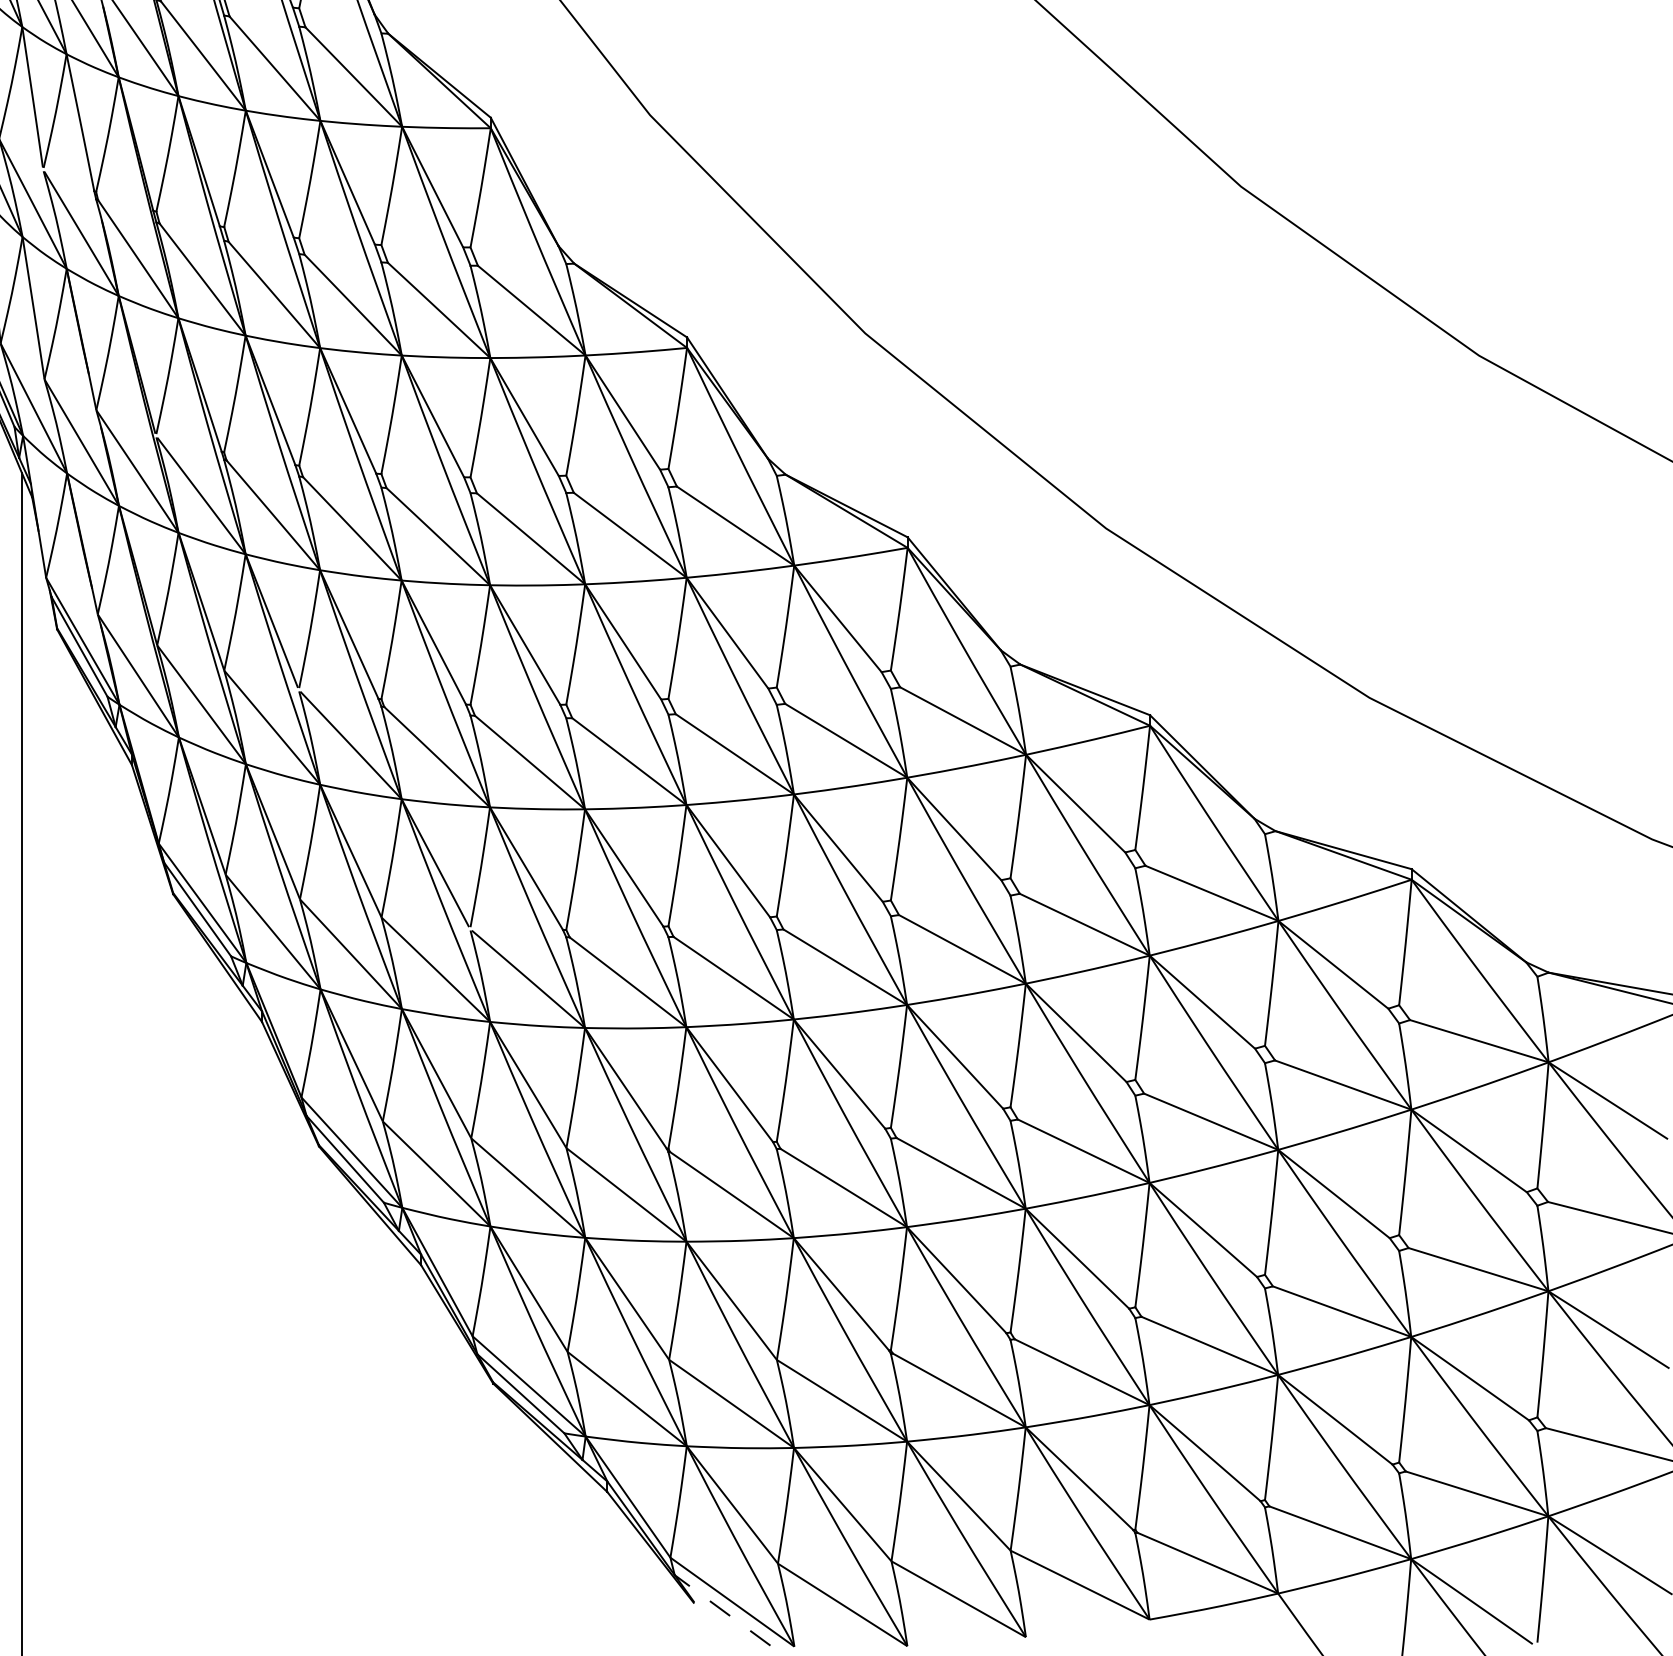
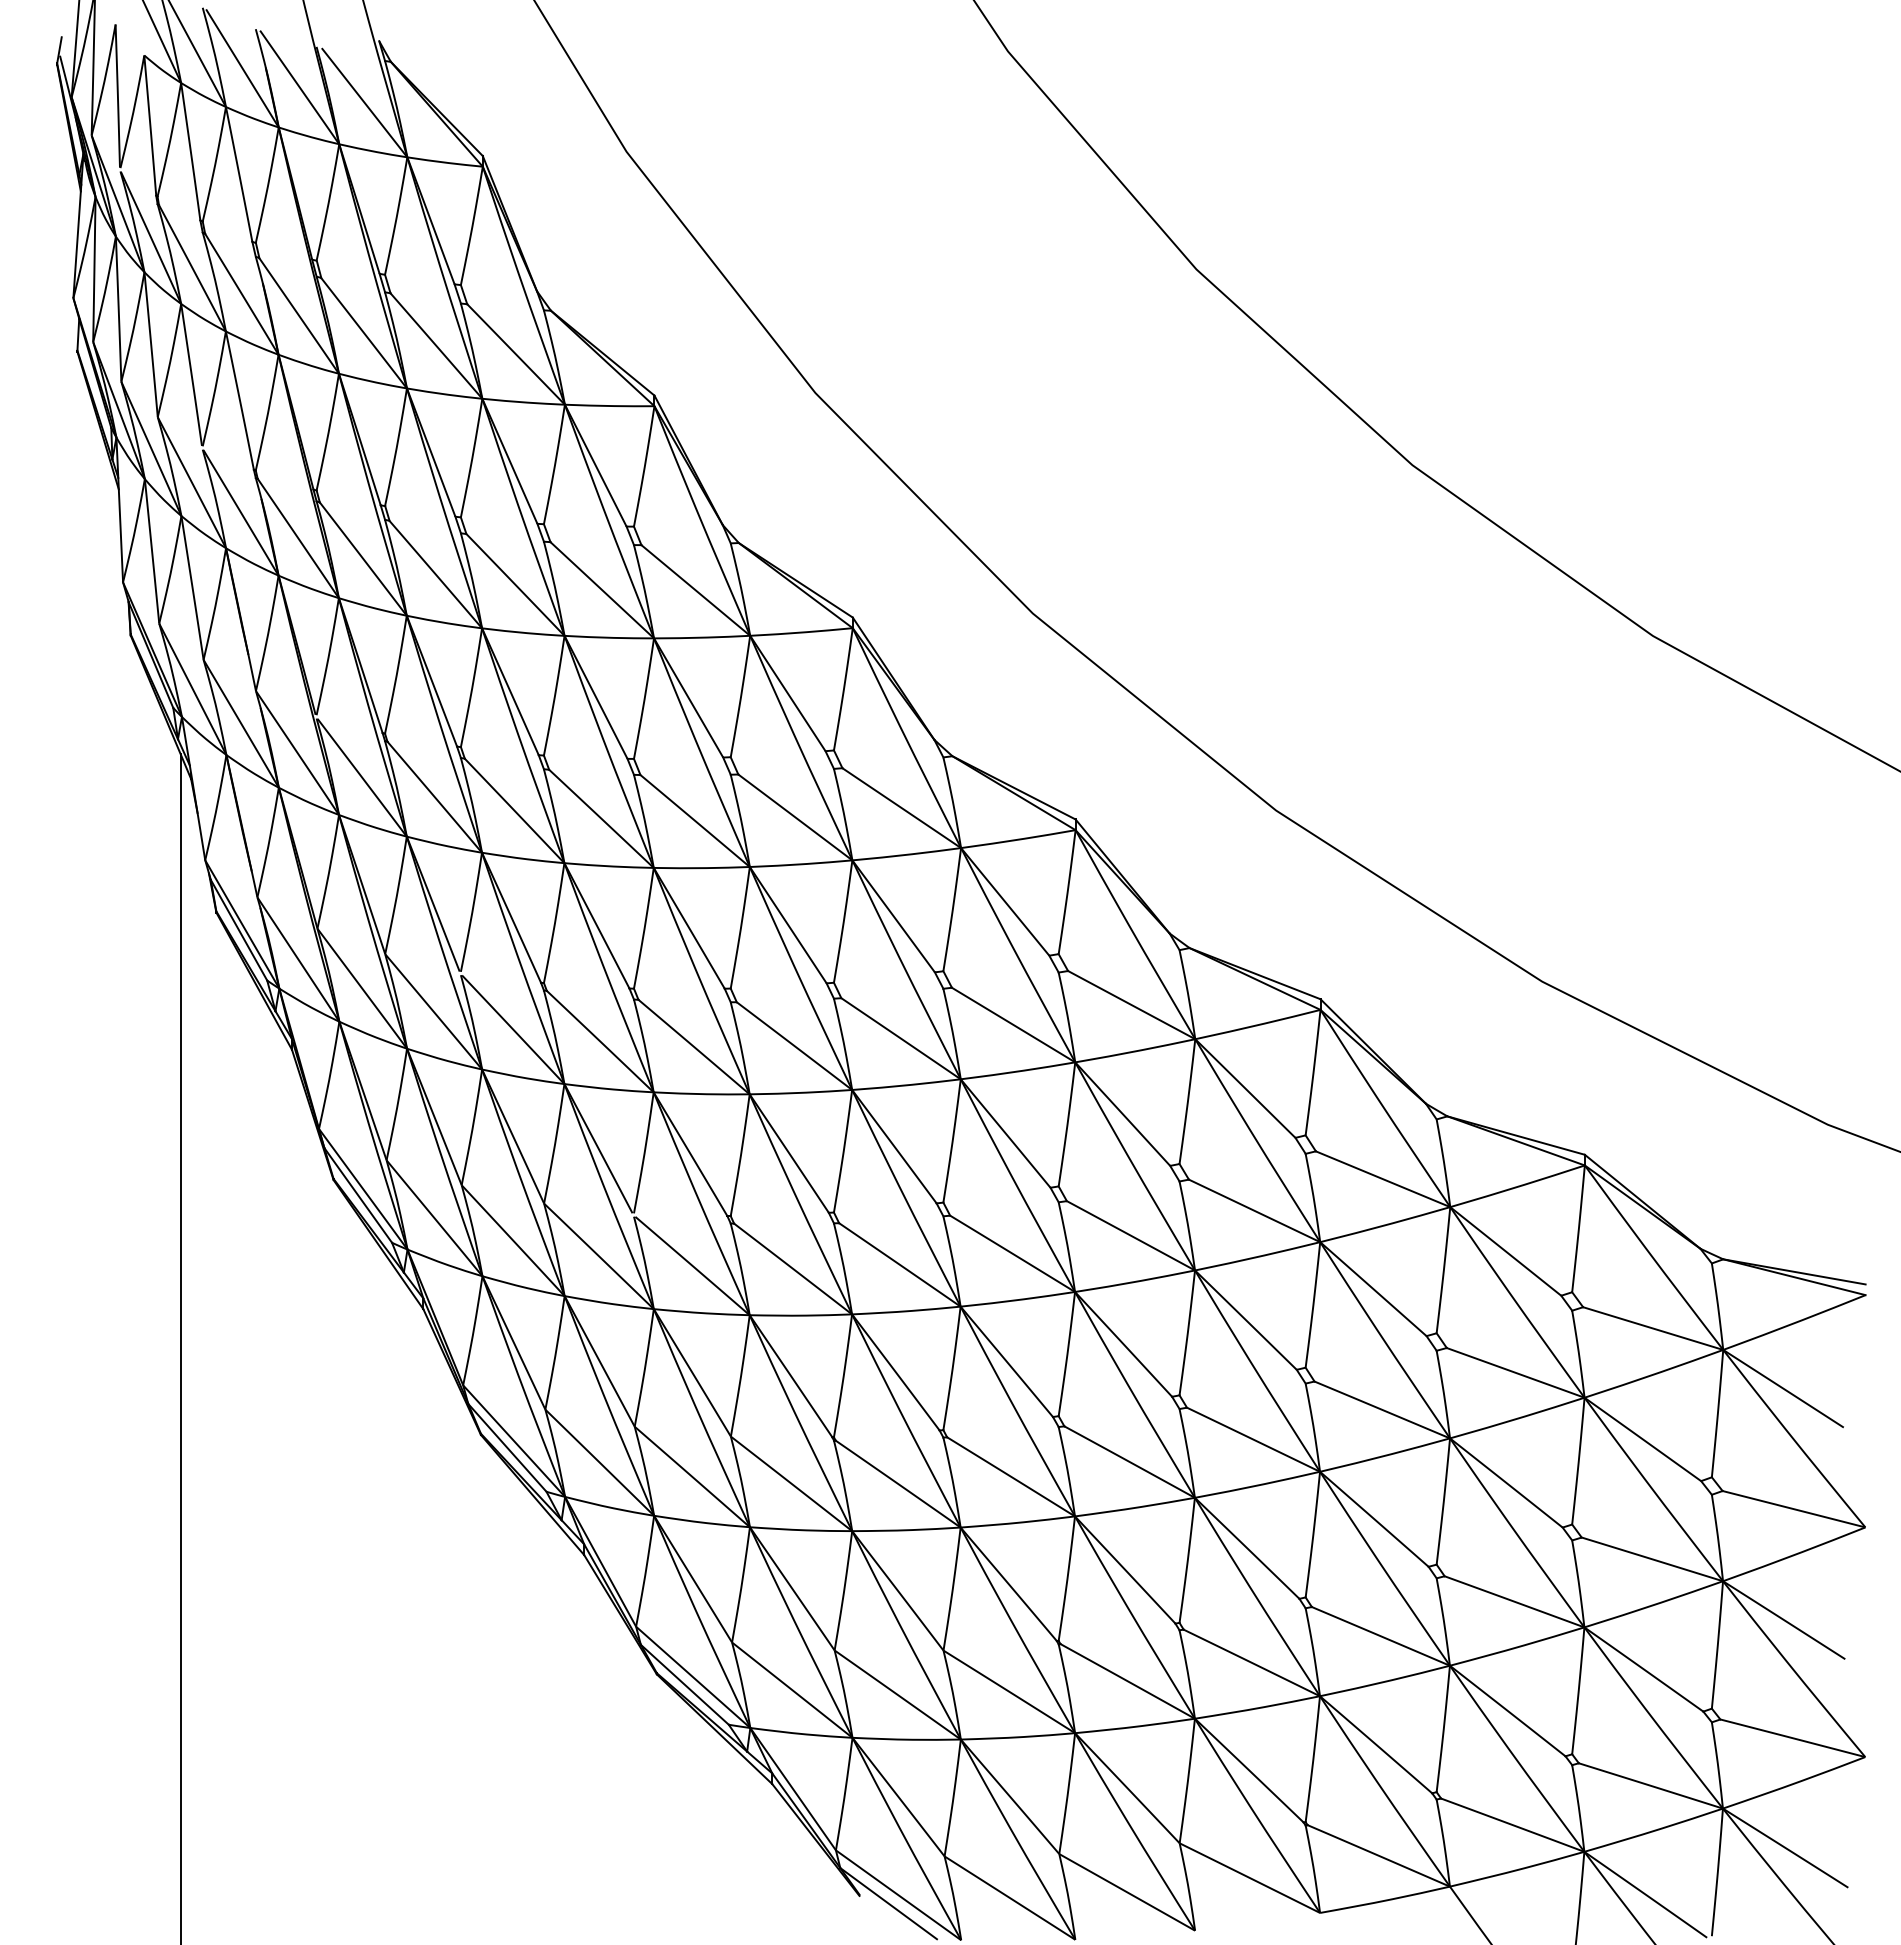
line: (722, 1610) -> (888, 1903), dashed -> solid

